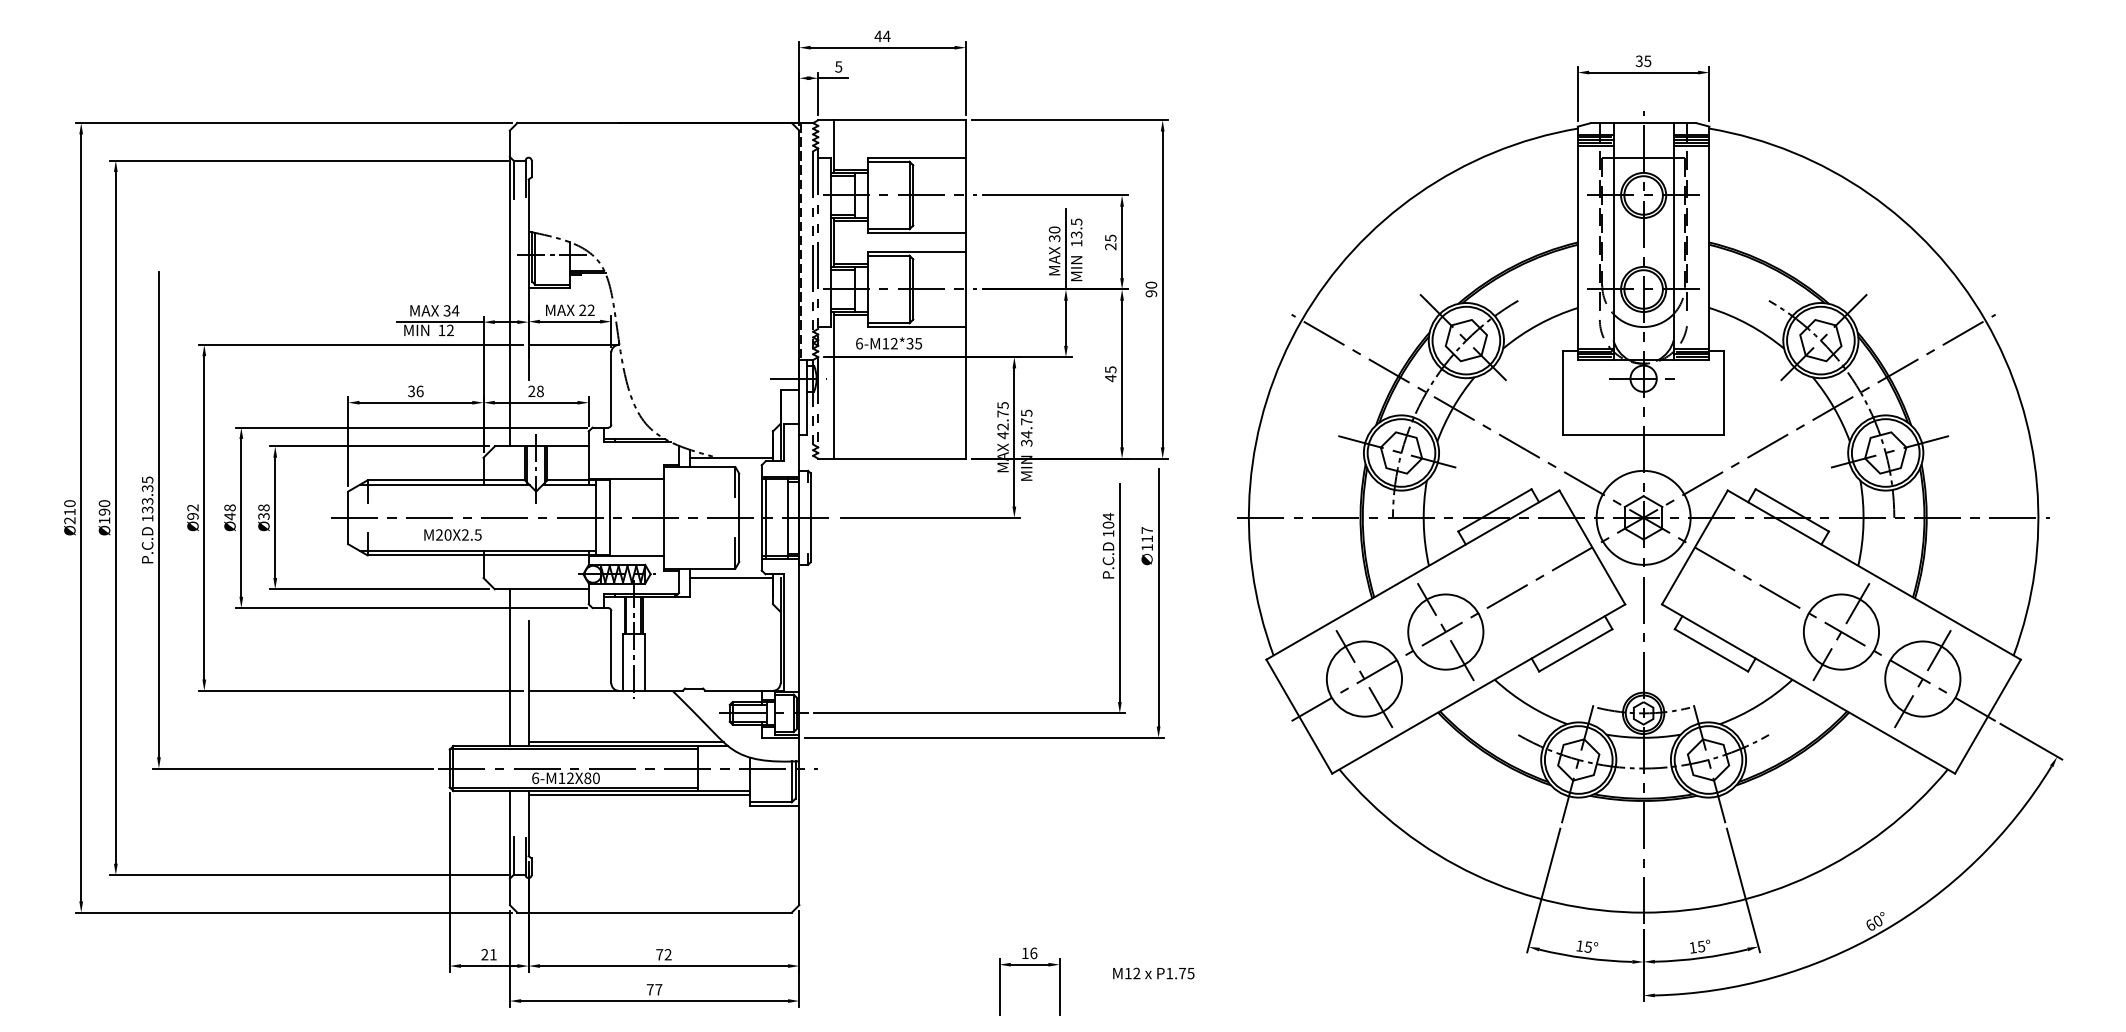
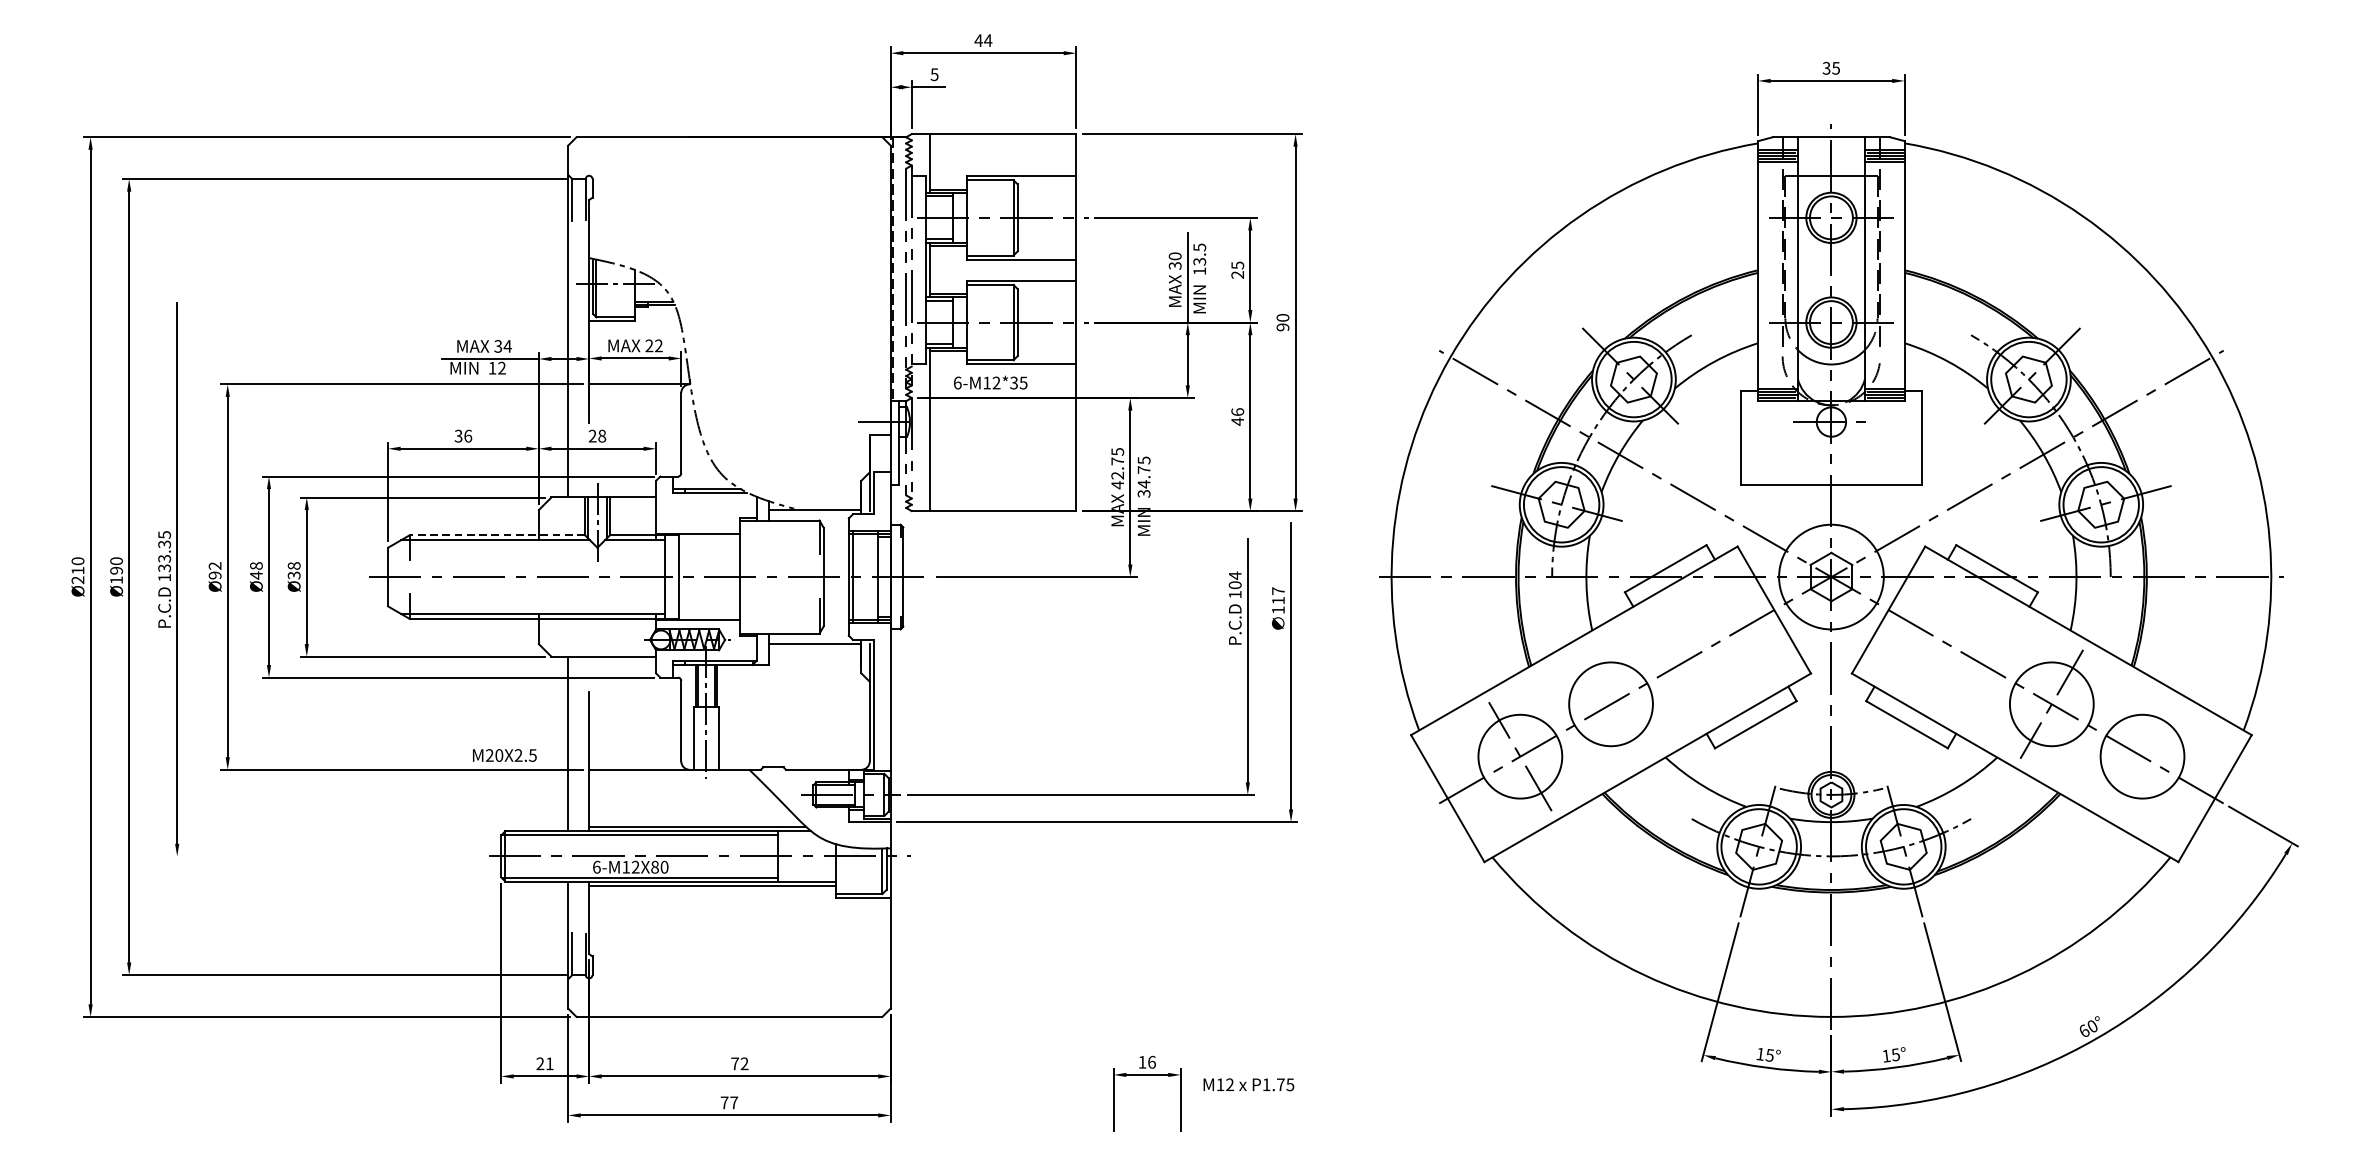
text: (1110, 369) -> (1237, 411), 45 -> 46
line: (446, 480) -> (497, 535), solid -> dashed
text: (452, 534) -> (504, 754), moved
line: (1445, 631) -> (1610, 703), removed
line: (1922, 678) -> (2142, 756), removed
line: (292, 768) -> (326, 856), removed
text: (1153, 973) -> (1248, 1084), moved

